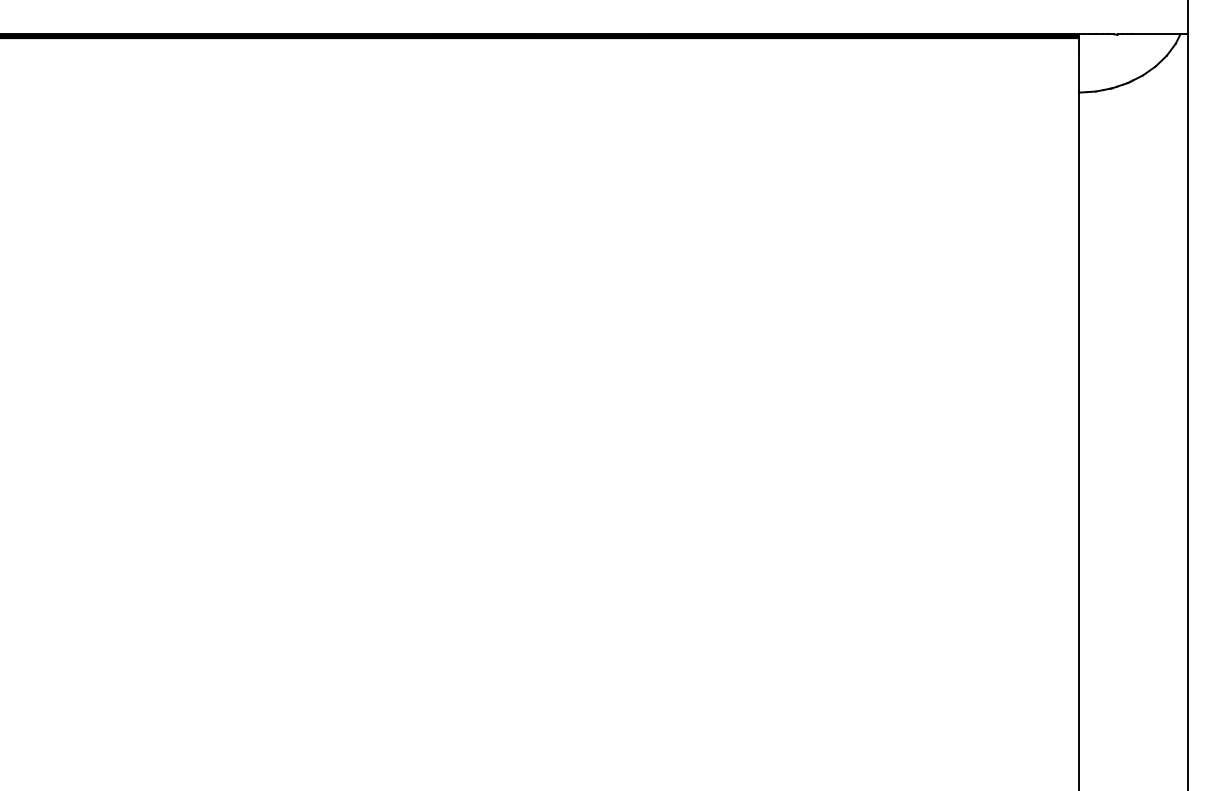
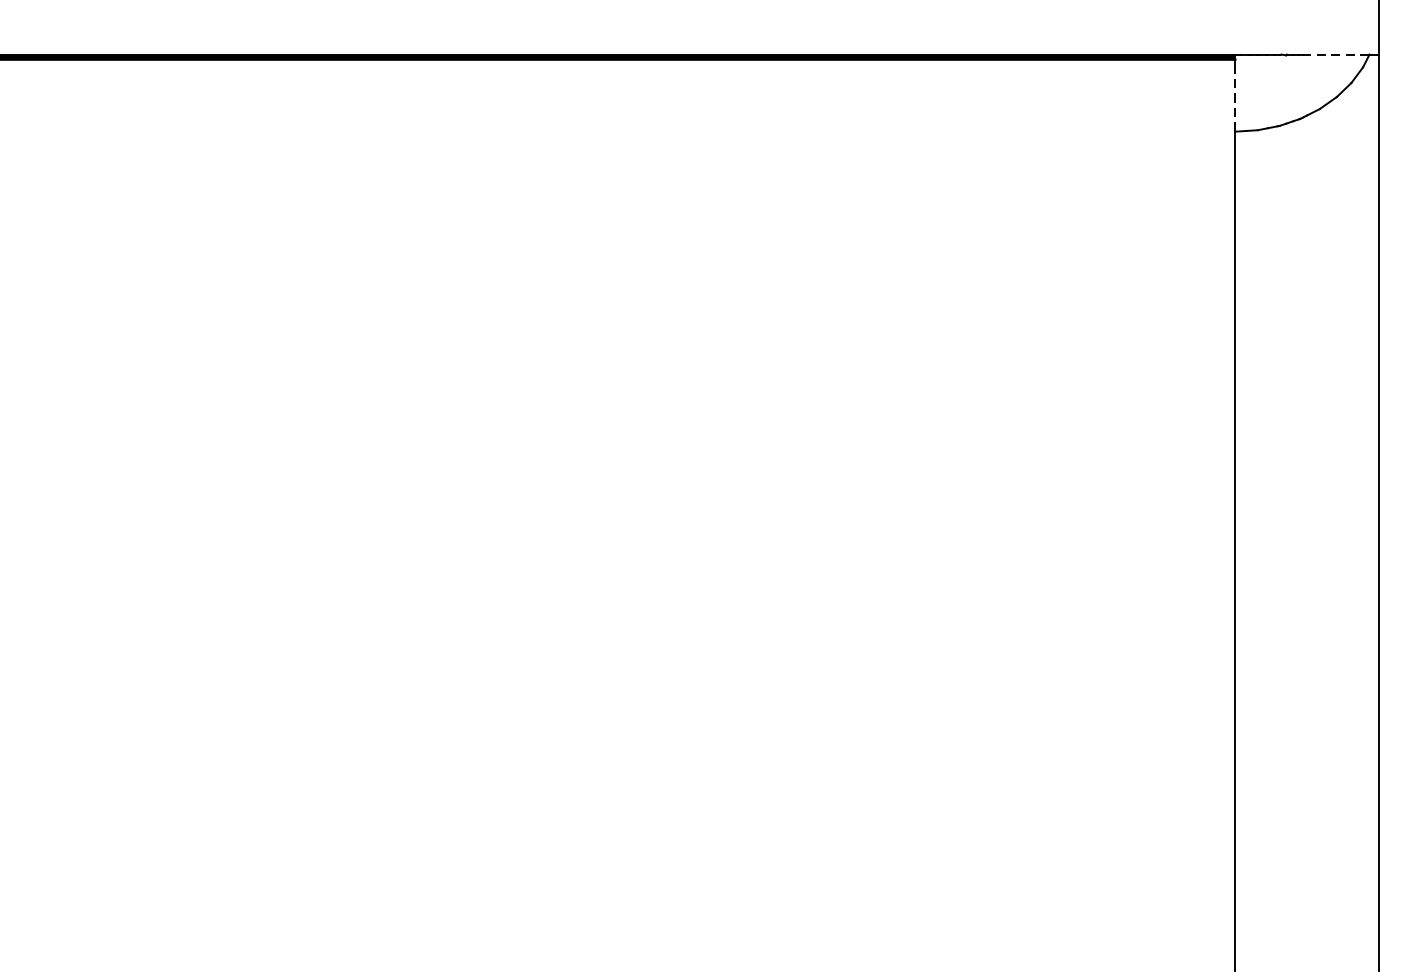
line: (1156, 34) -> (1337, 54), solid -> dashed
line: (1078, 69) -> (1234, 101), solid -> dashed

